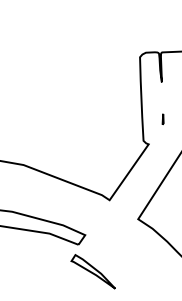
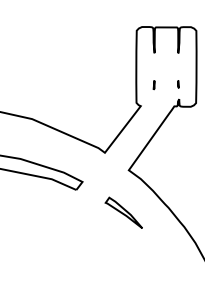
part: (92, 271) -> (123, 212), moved

